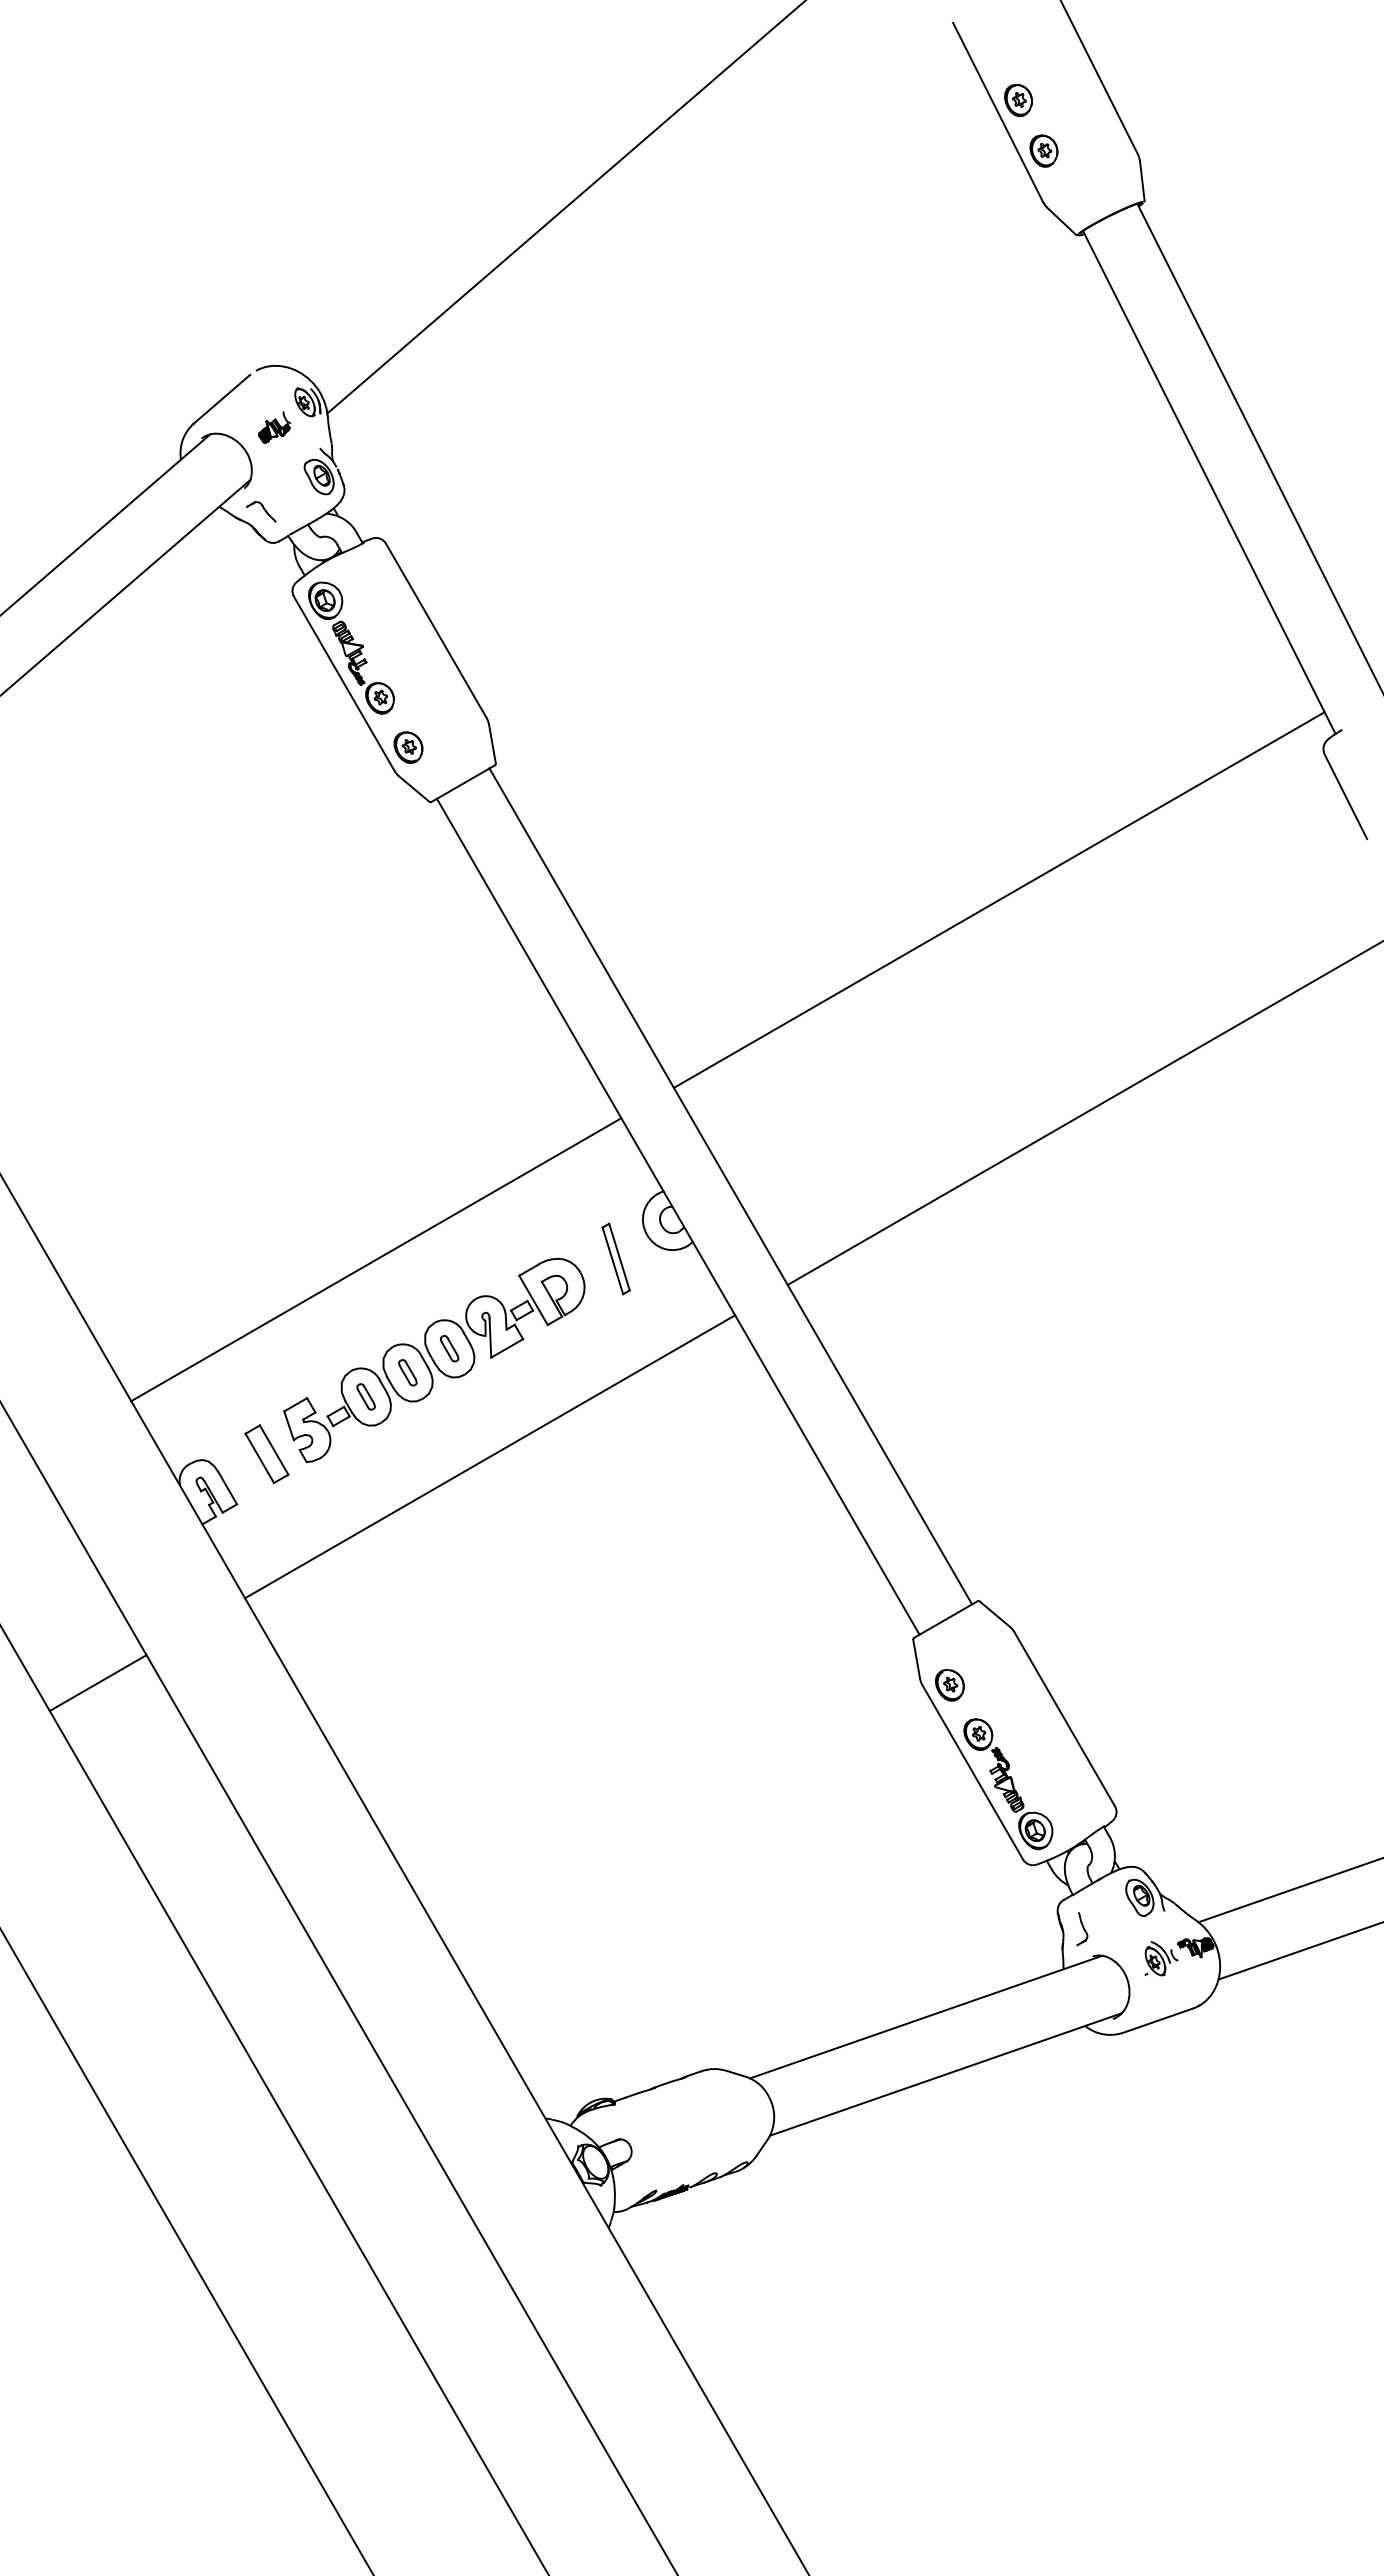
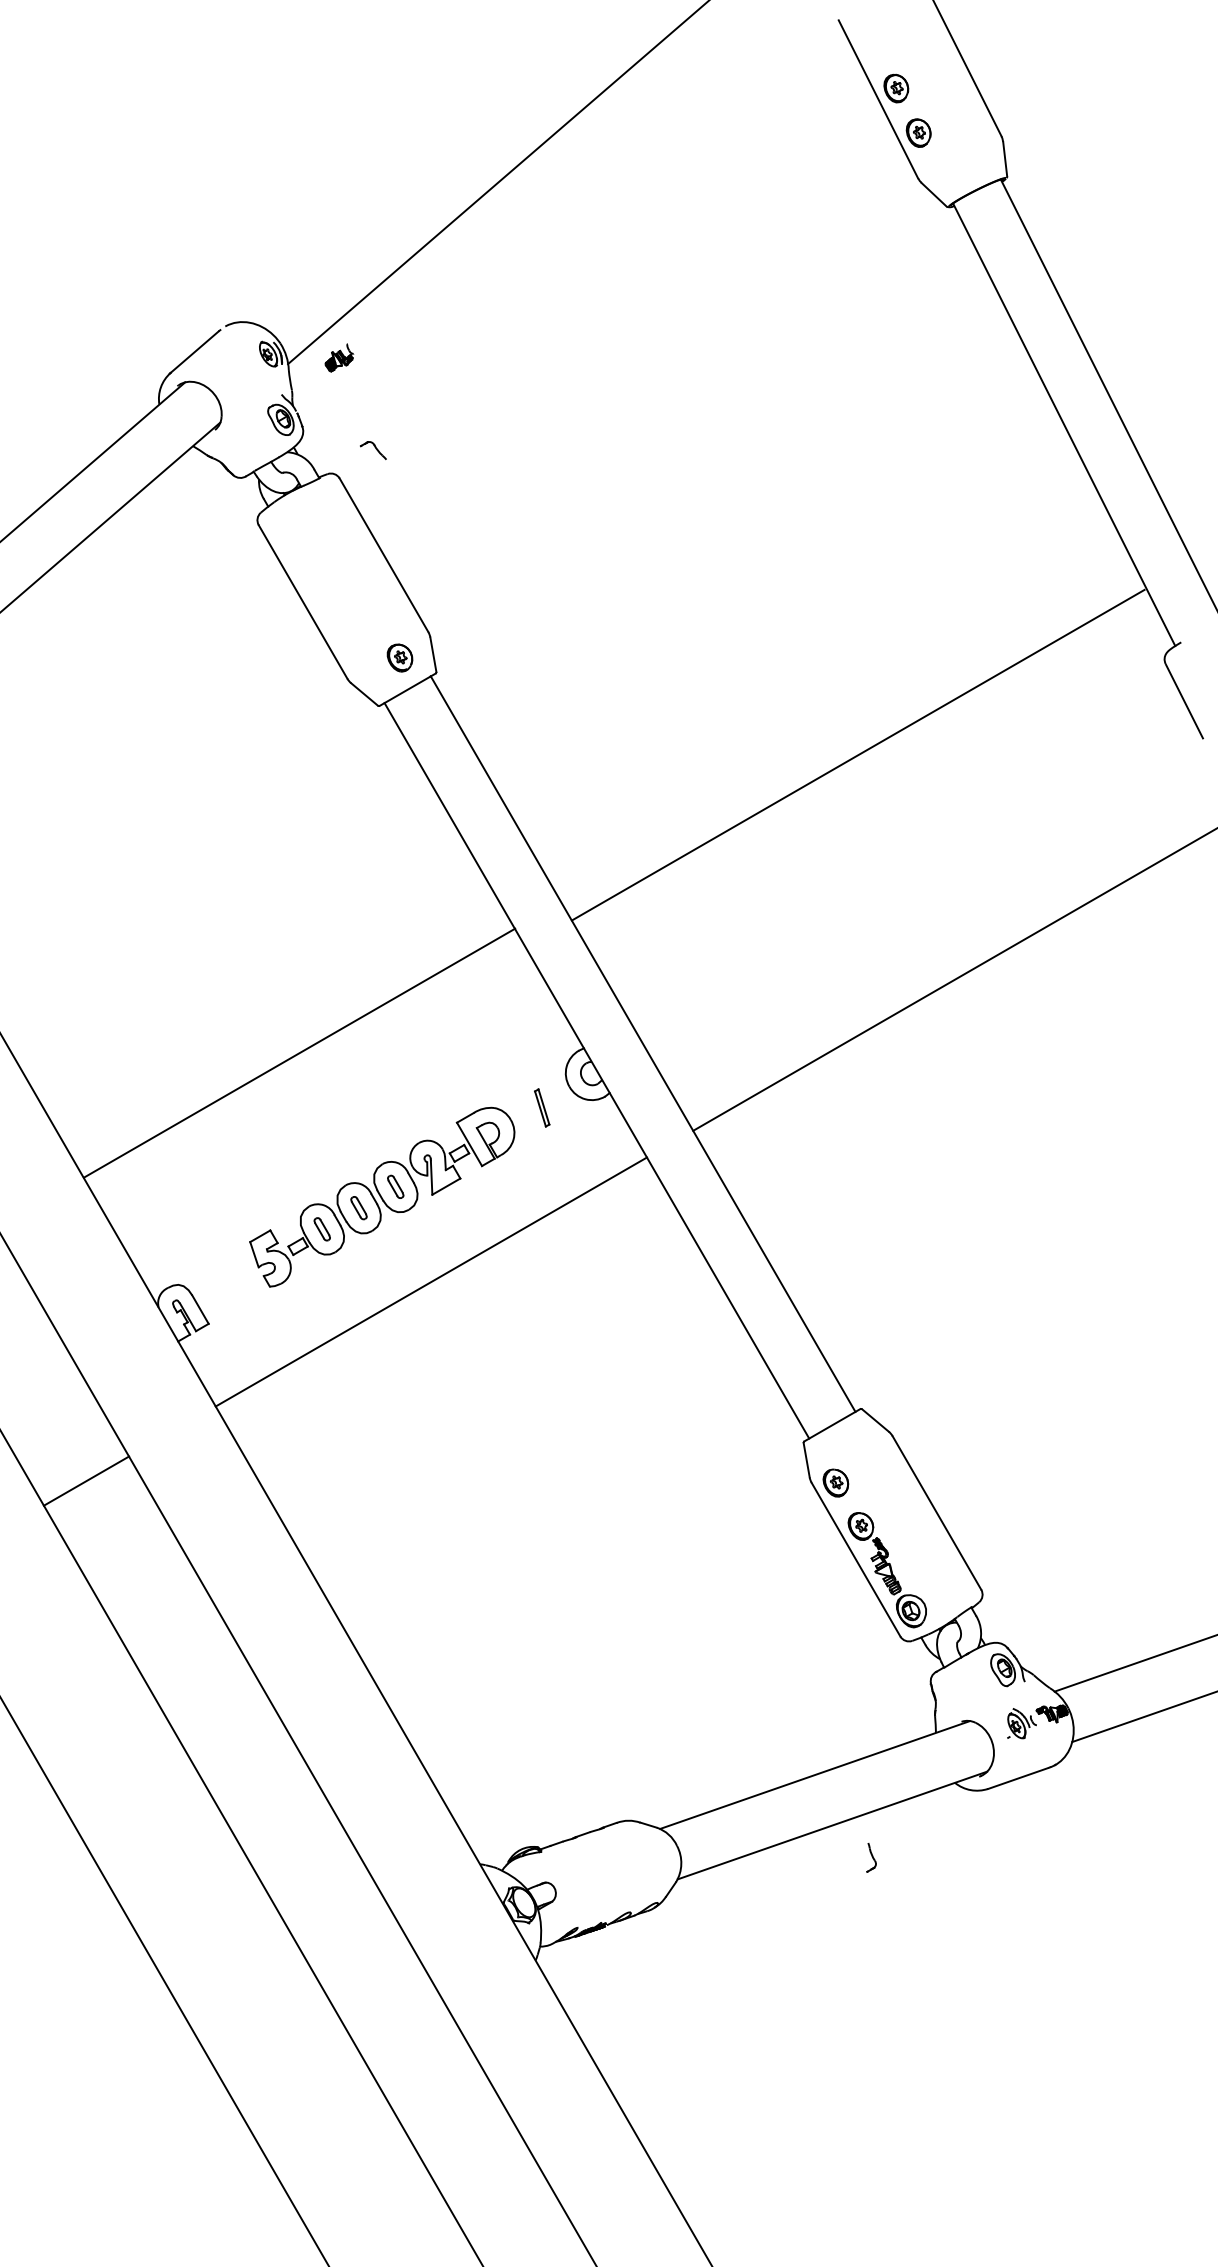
part: (274, 427) -> (339, 357), moved
part: (261, 511) -> (373, 450), moved
part: (351, 647) -> (309, 569), removed
part: (408, 747) -> (400, 657), moved
line: (998, 899) -> (857, 754), moved
part: (615, 1258) -> (541, 1107), size x0.6
line: (376, 1259) -> (299, 1052), moved
part: (266, 1454) -> (234, 1280), removed
part: (1082, 1929) -> (871, 1858), moved

